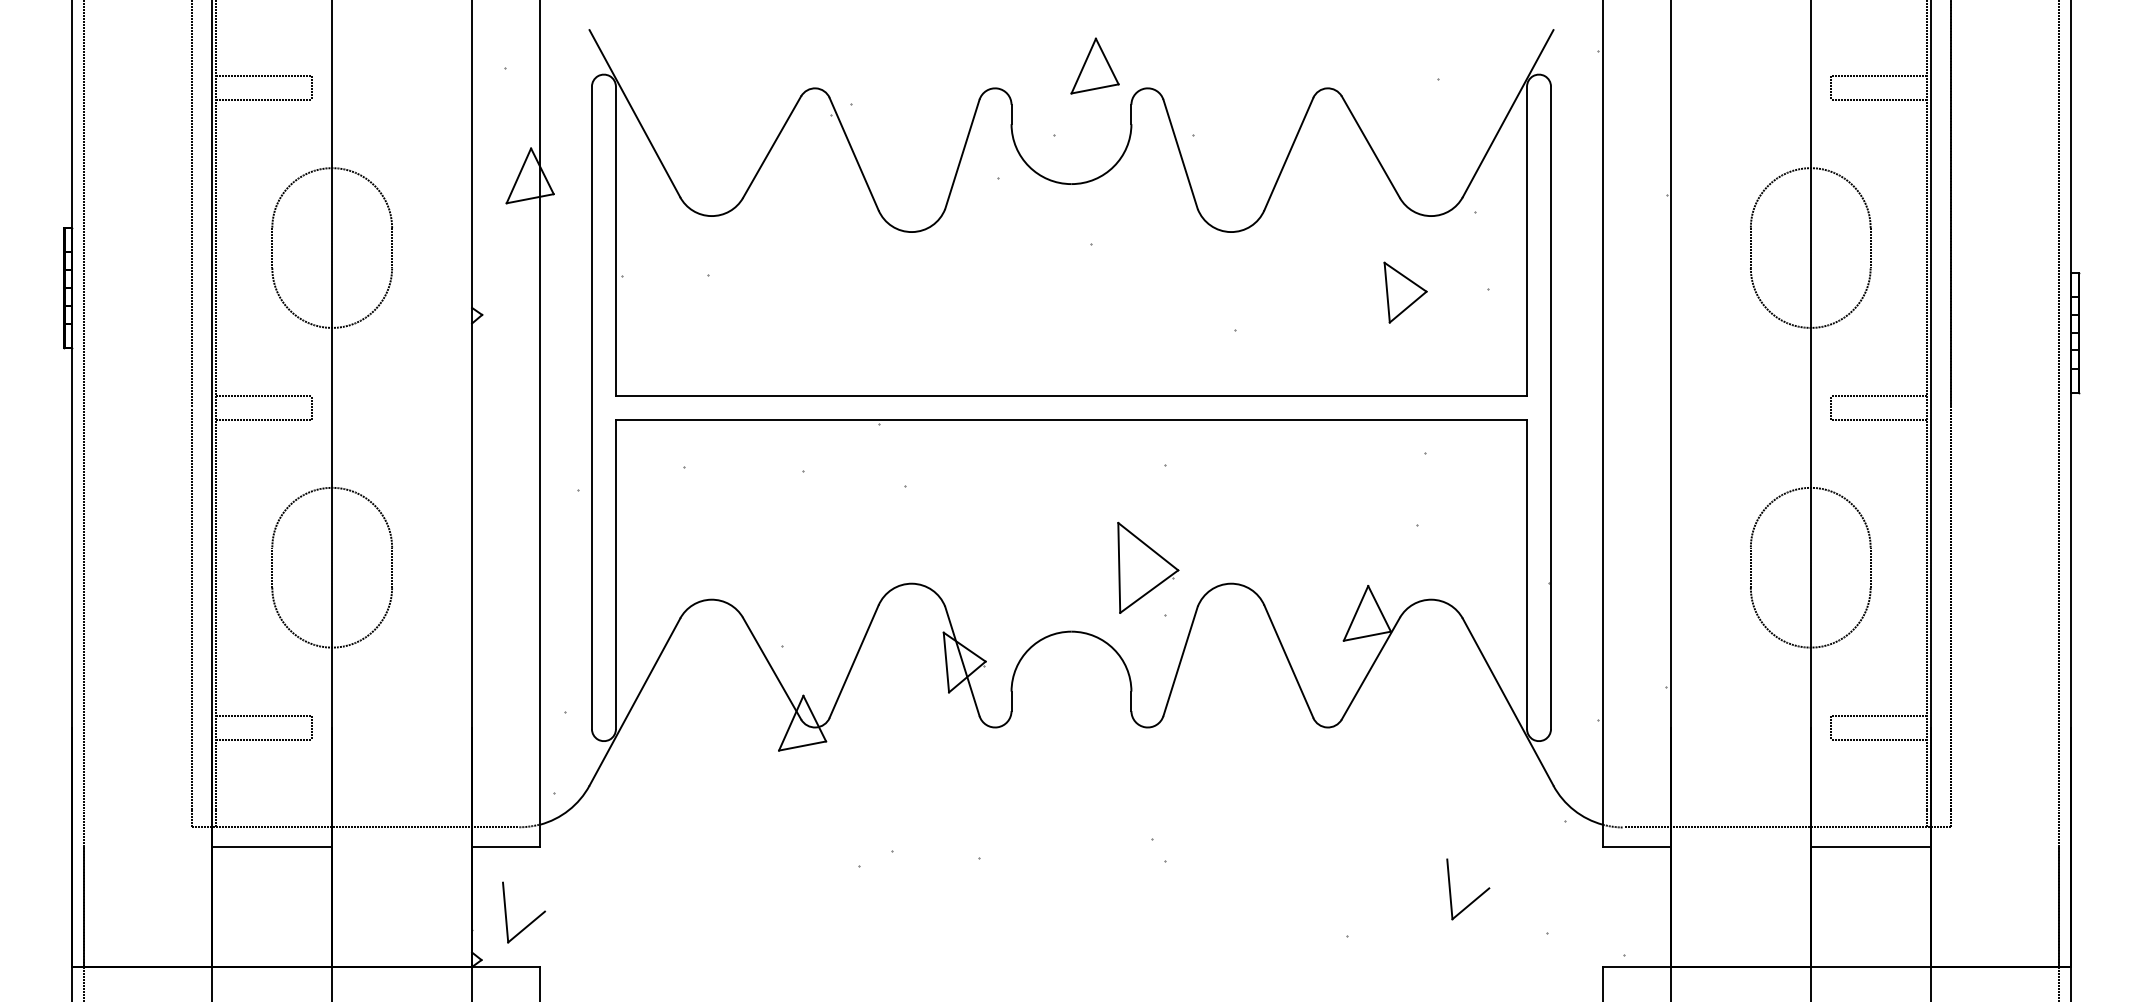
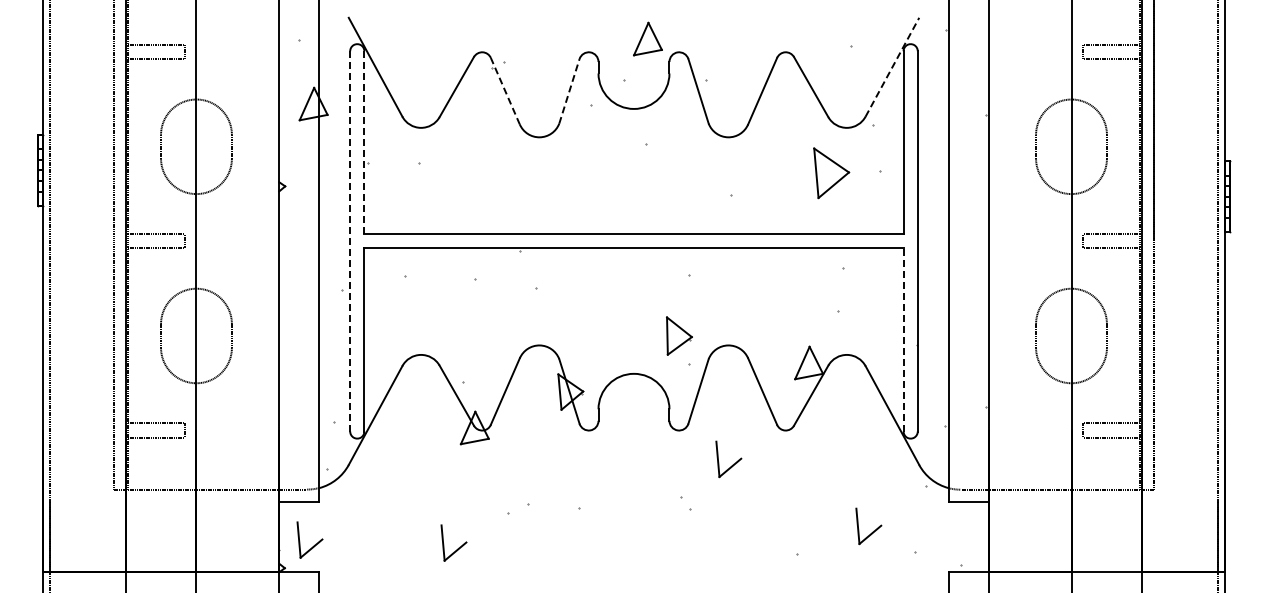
line: (1508, 112) -> (892, 66), solid -> dashed
line: (854, 152) -> (505, 90), solid -> dashed
line: (962, 154) -> (569, 91), solid -> dashed
line: (616, 240) -> (364, 142), solid -> dashed
part: (1405, 291) -> (831, 172), size x1.4
line: (592, 406) -> (350, 240), solid -> dashed
part: (1148, 566) -> (679, 335), size x0.7
line: (1526, 575) -> (903, 340), solid -> dashed
part: (1237, 784) -> (732, 464), added
line: (271, 847) -> (160, 501), removed
line: (1869, 847) -> (1106, 501), removed
part: (774, 925) -> (458, 547), added

